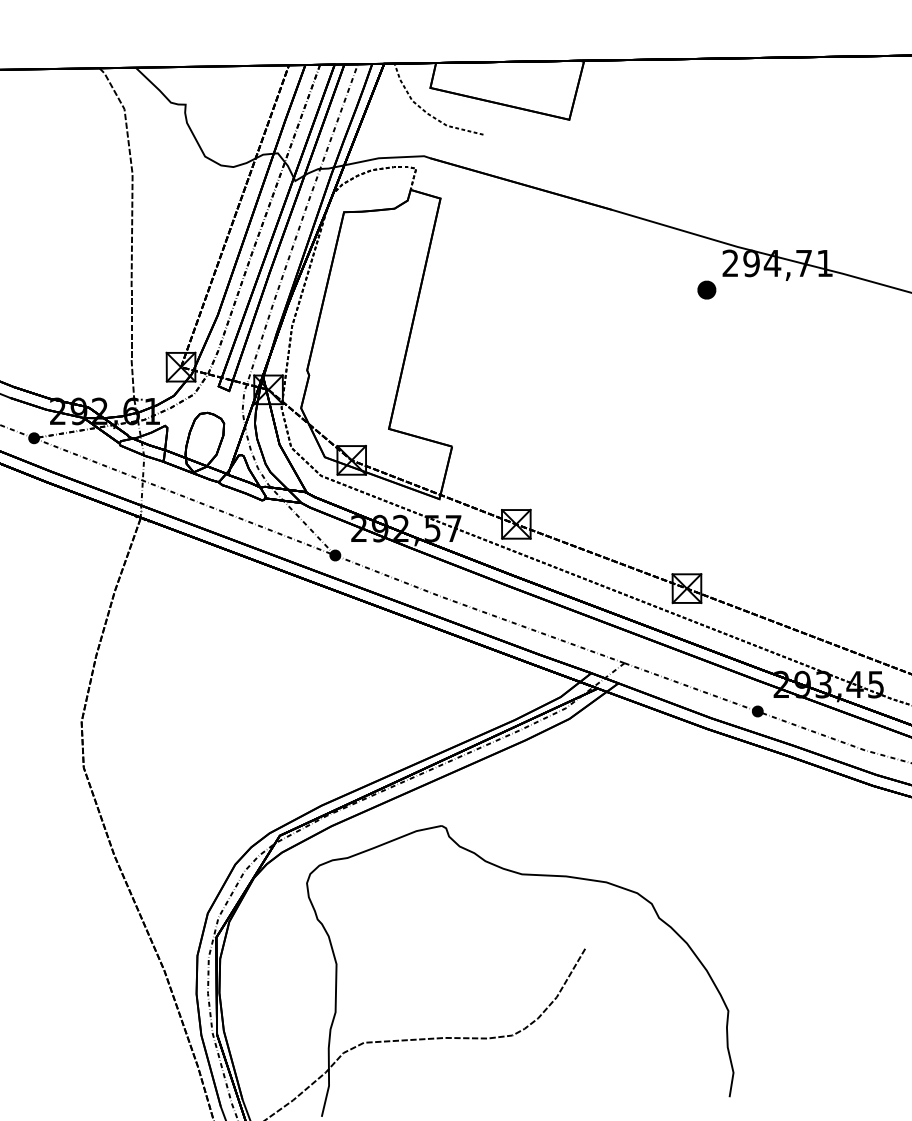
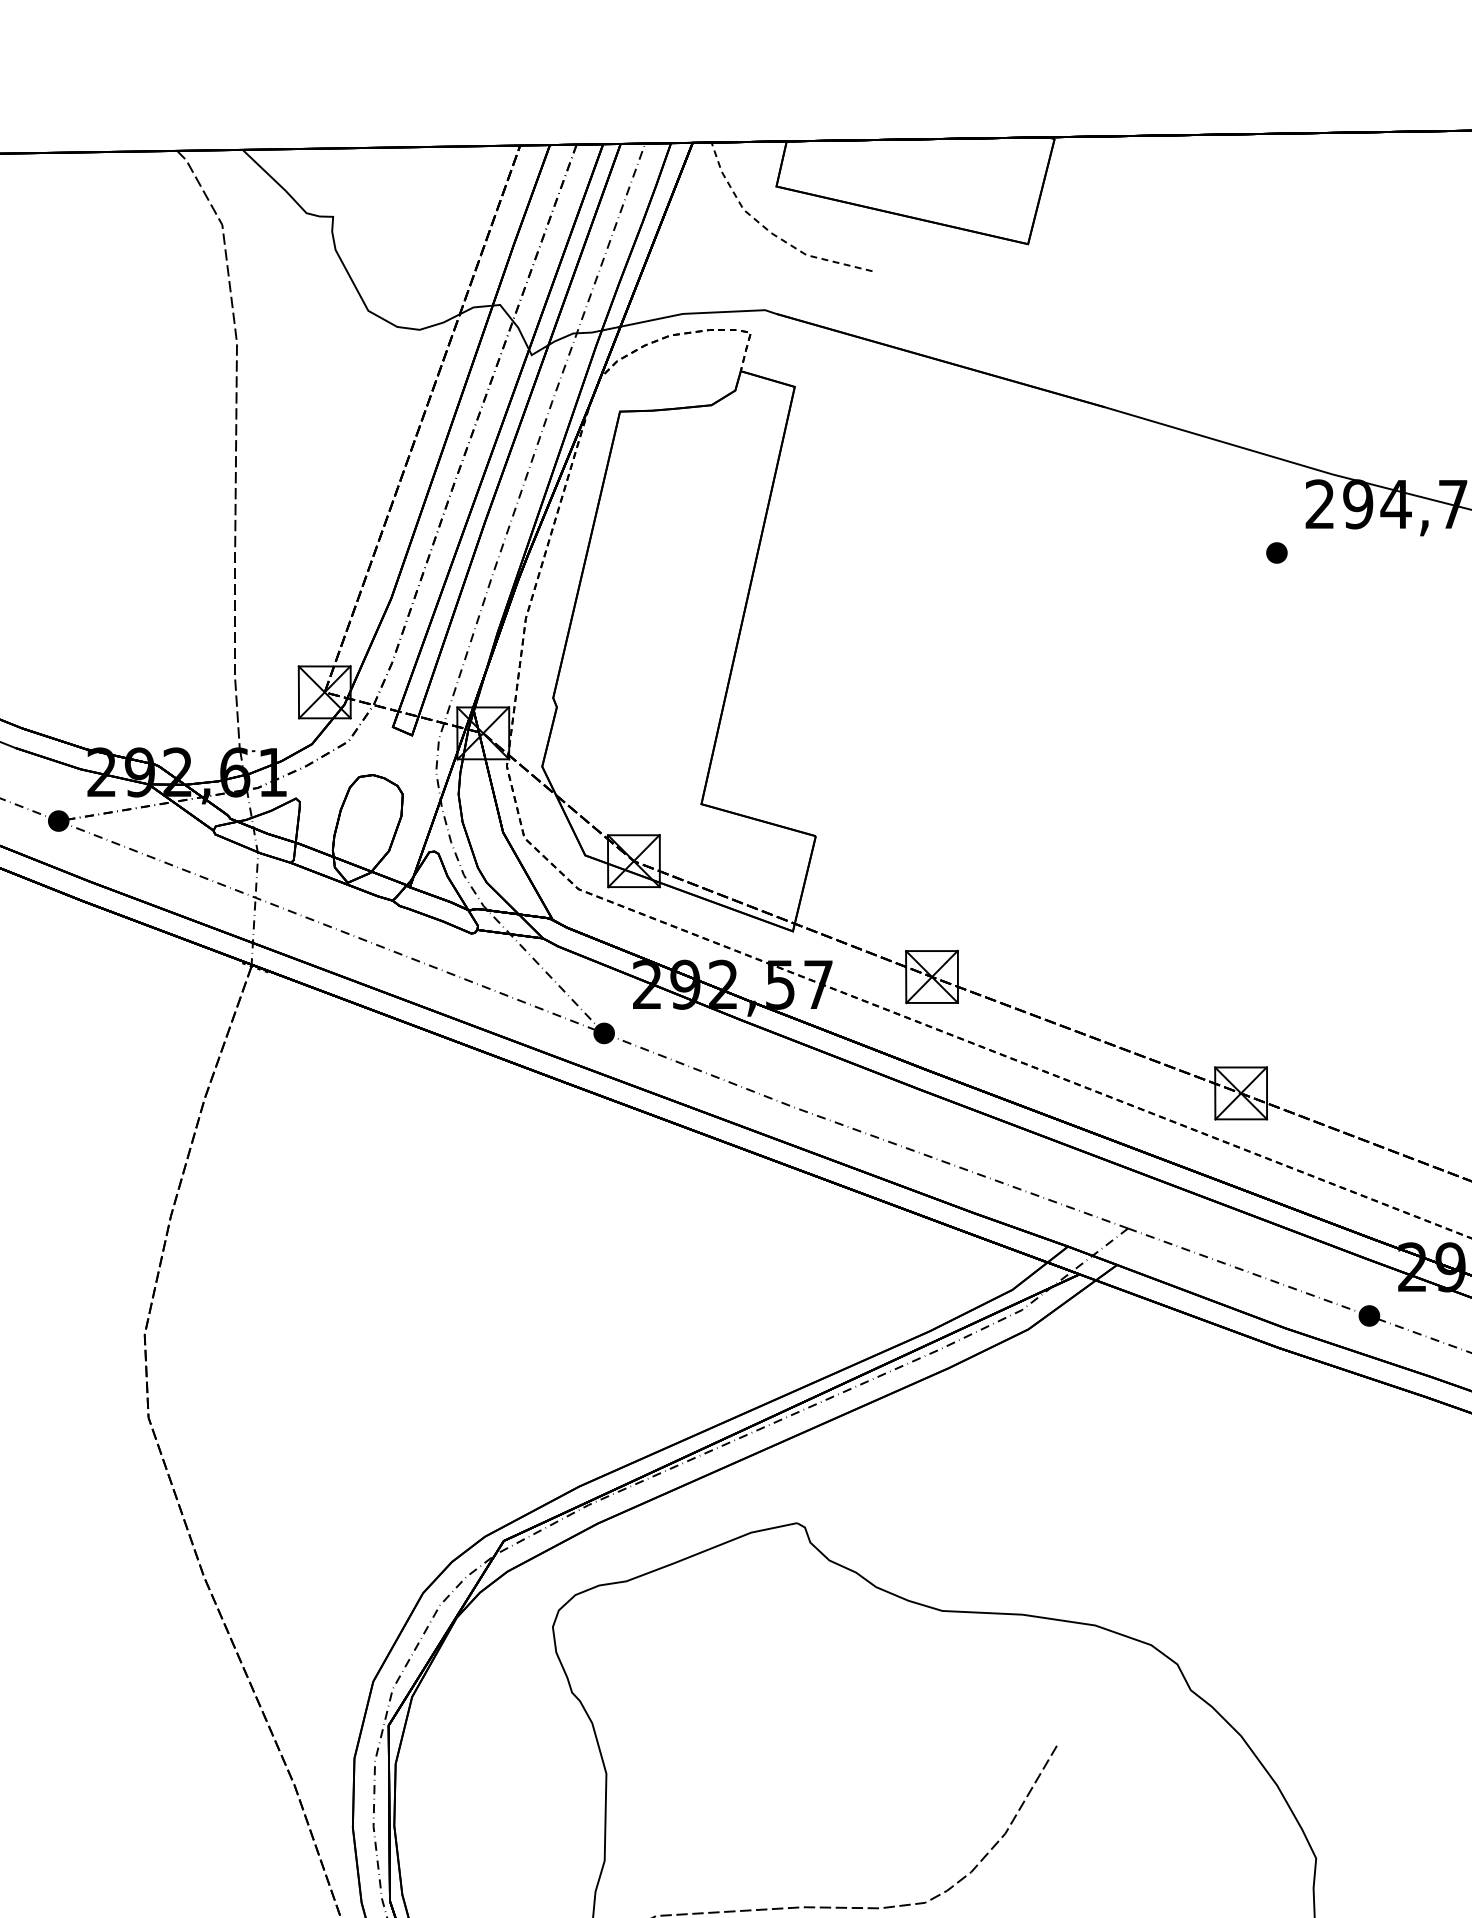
part: (706, 290) -> (1276, 553), size x0.62

